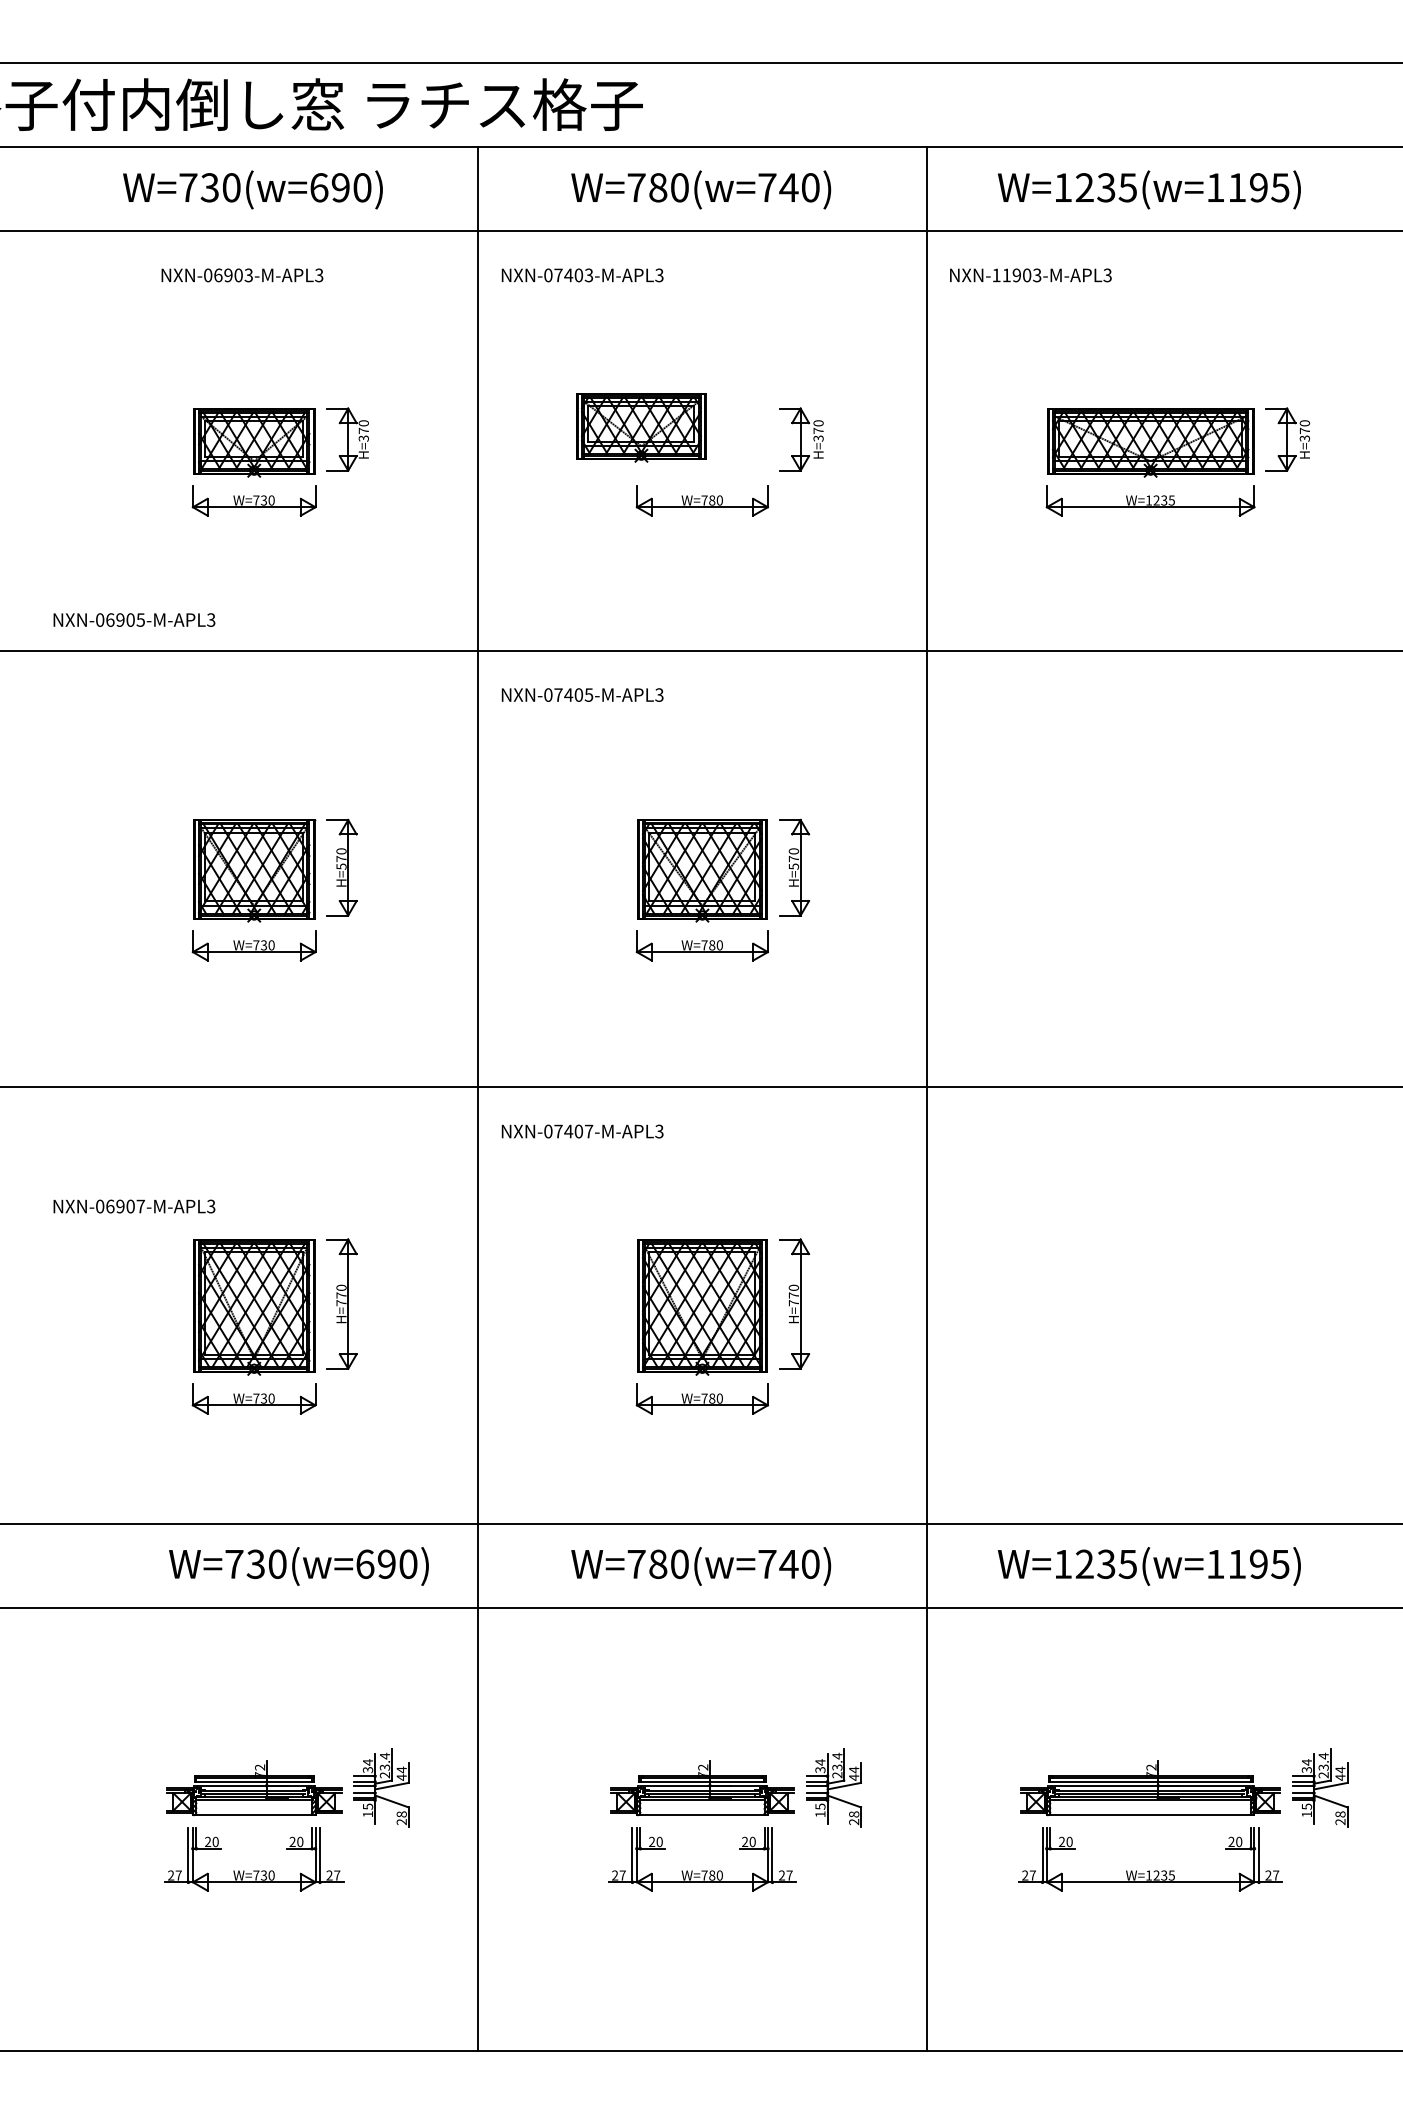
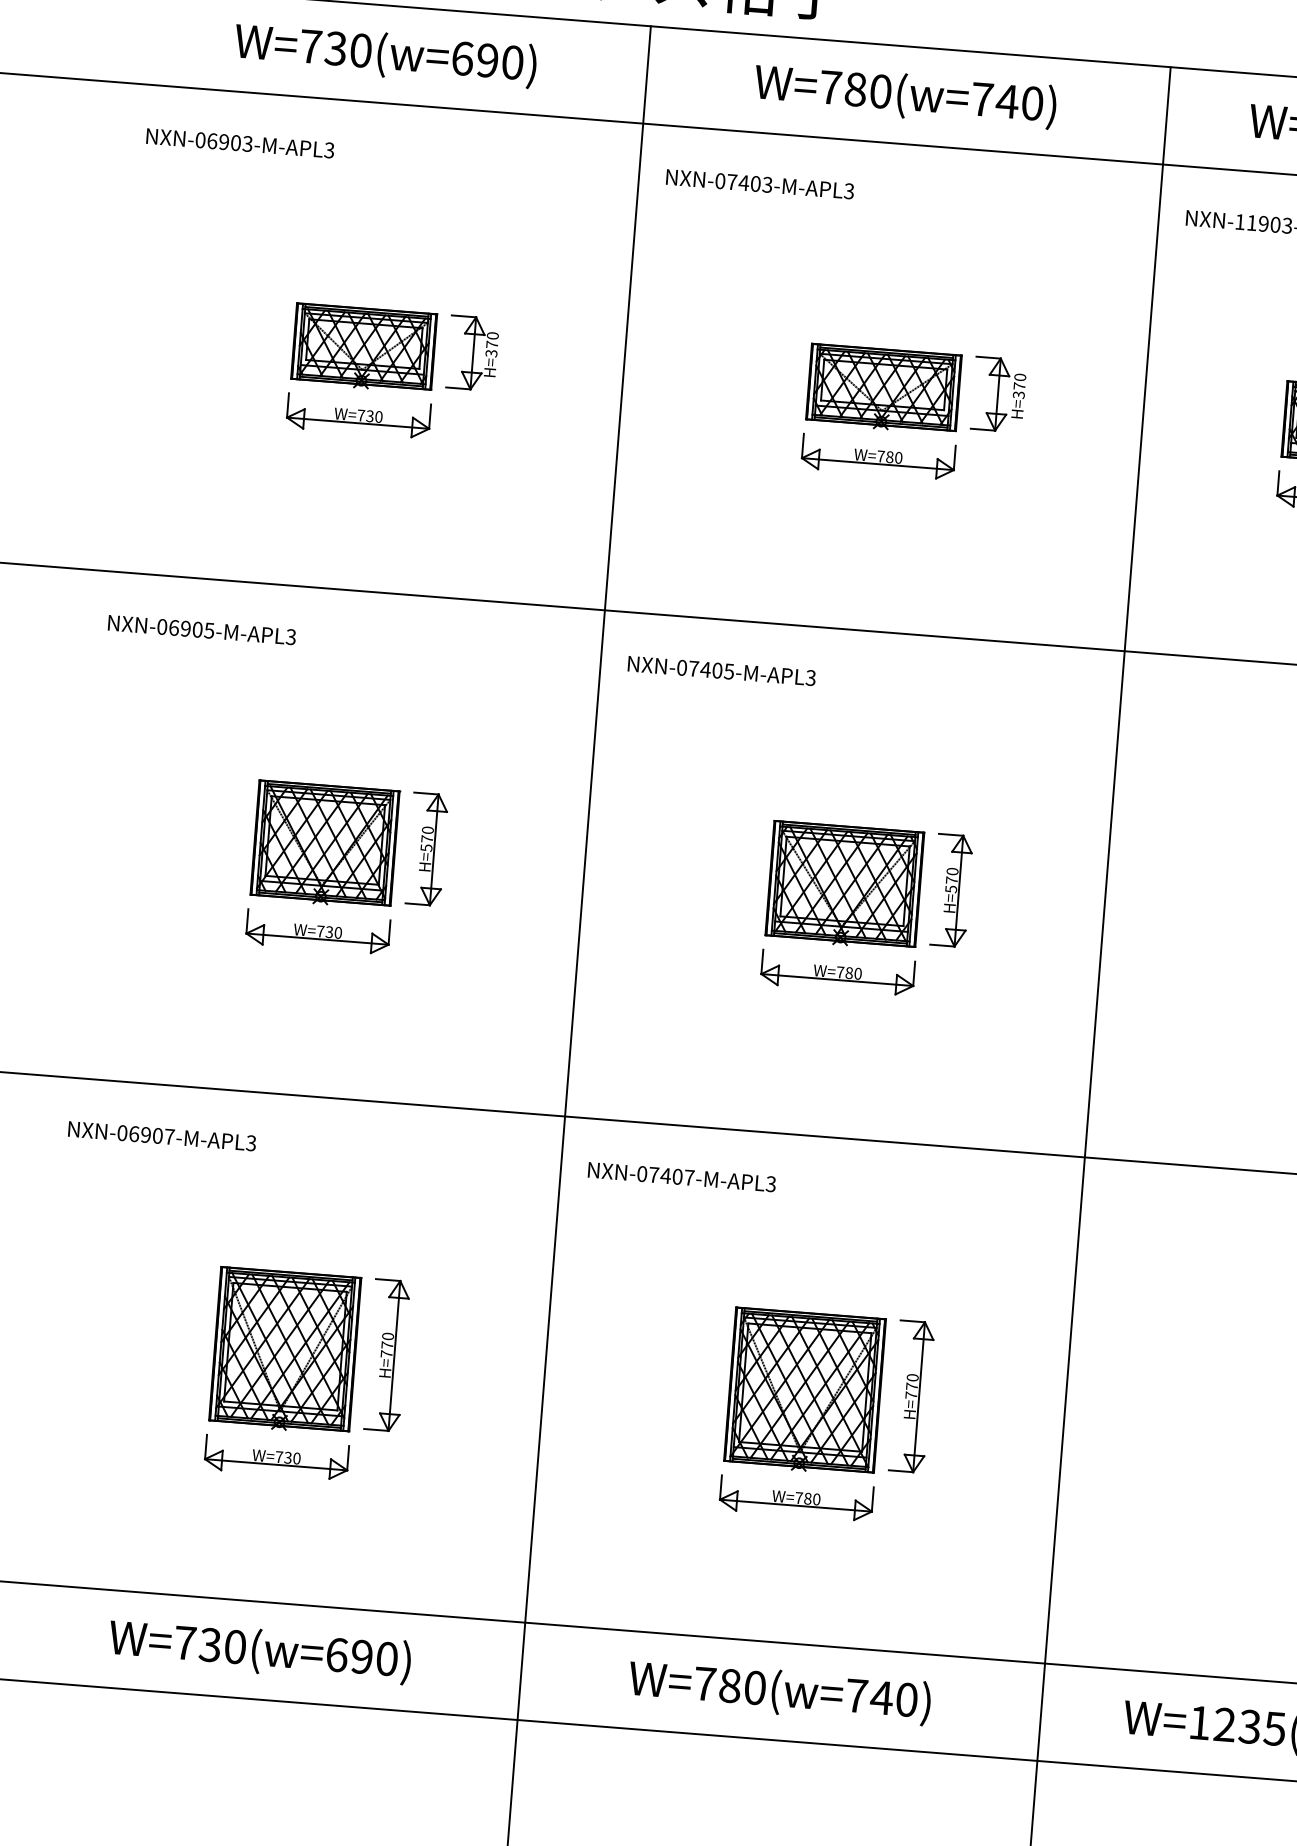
text: (242, 275) -> (240, 143), moved
part: (641, 427) -> (883, 389), moved
text: (134, 619) -> (202, 629), moved
text: (134, 1206) -> (162, 1136), moved
text: (298, 1566) -> (259, 1651), moved

